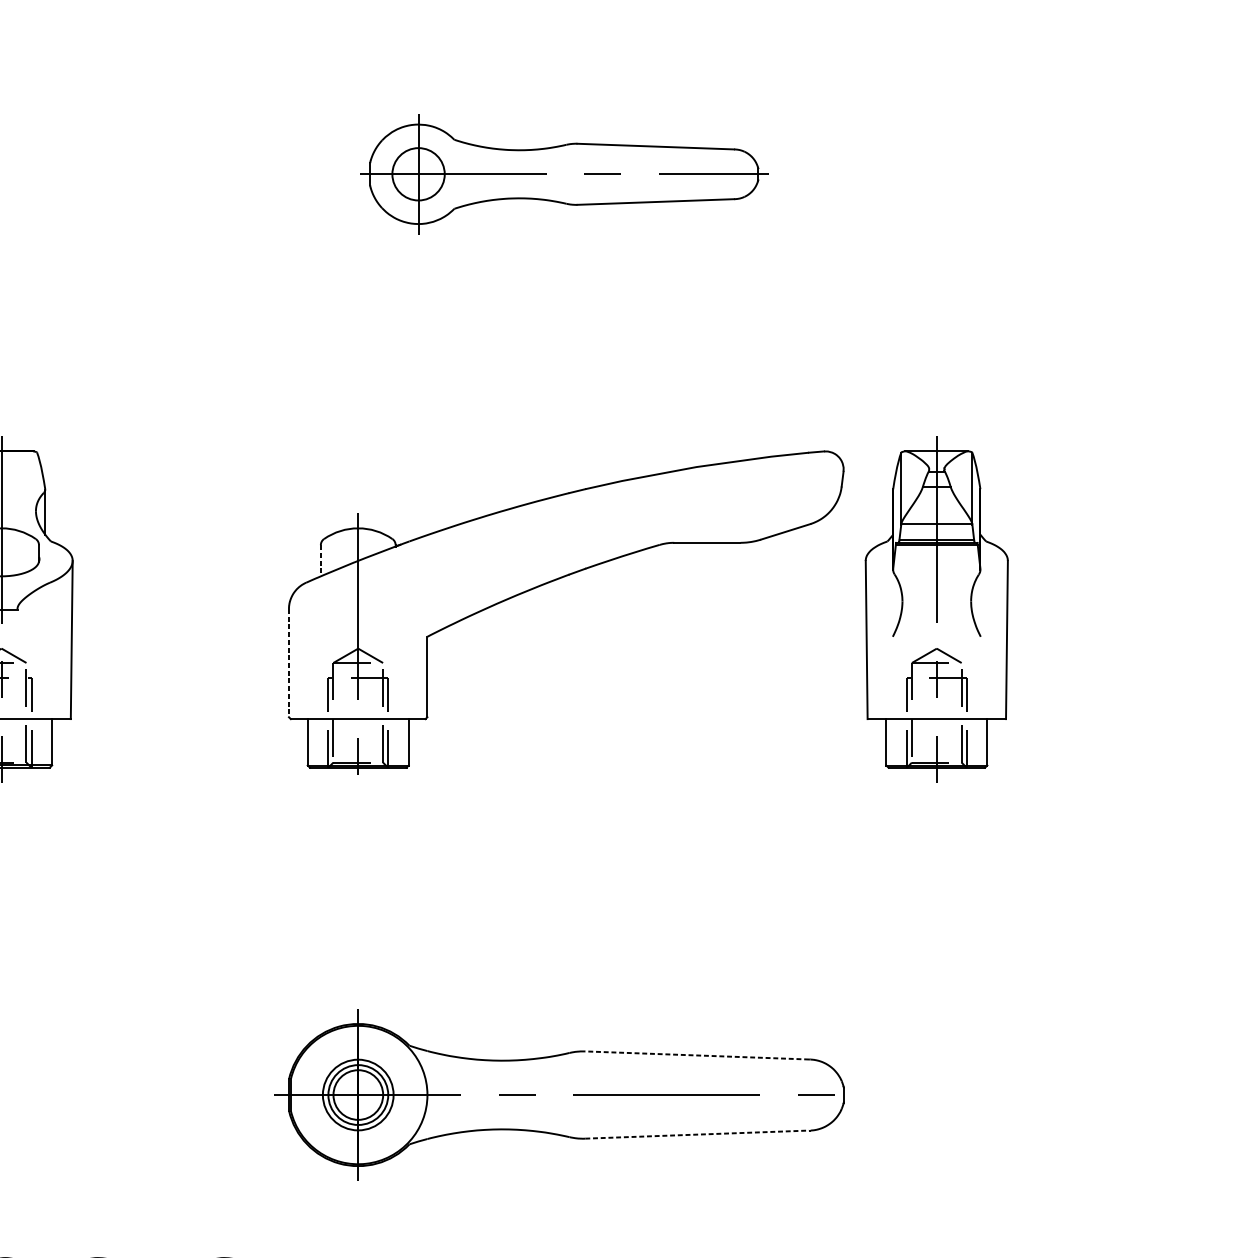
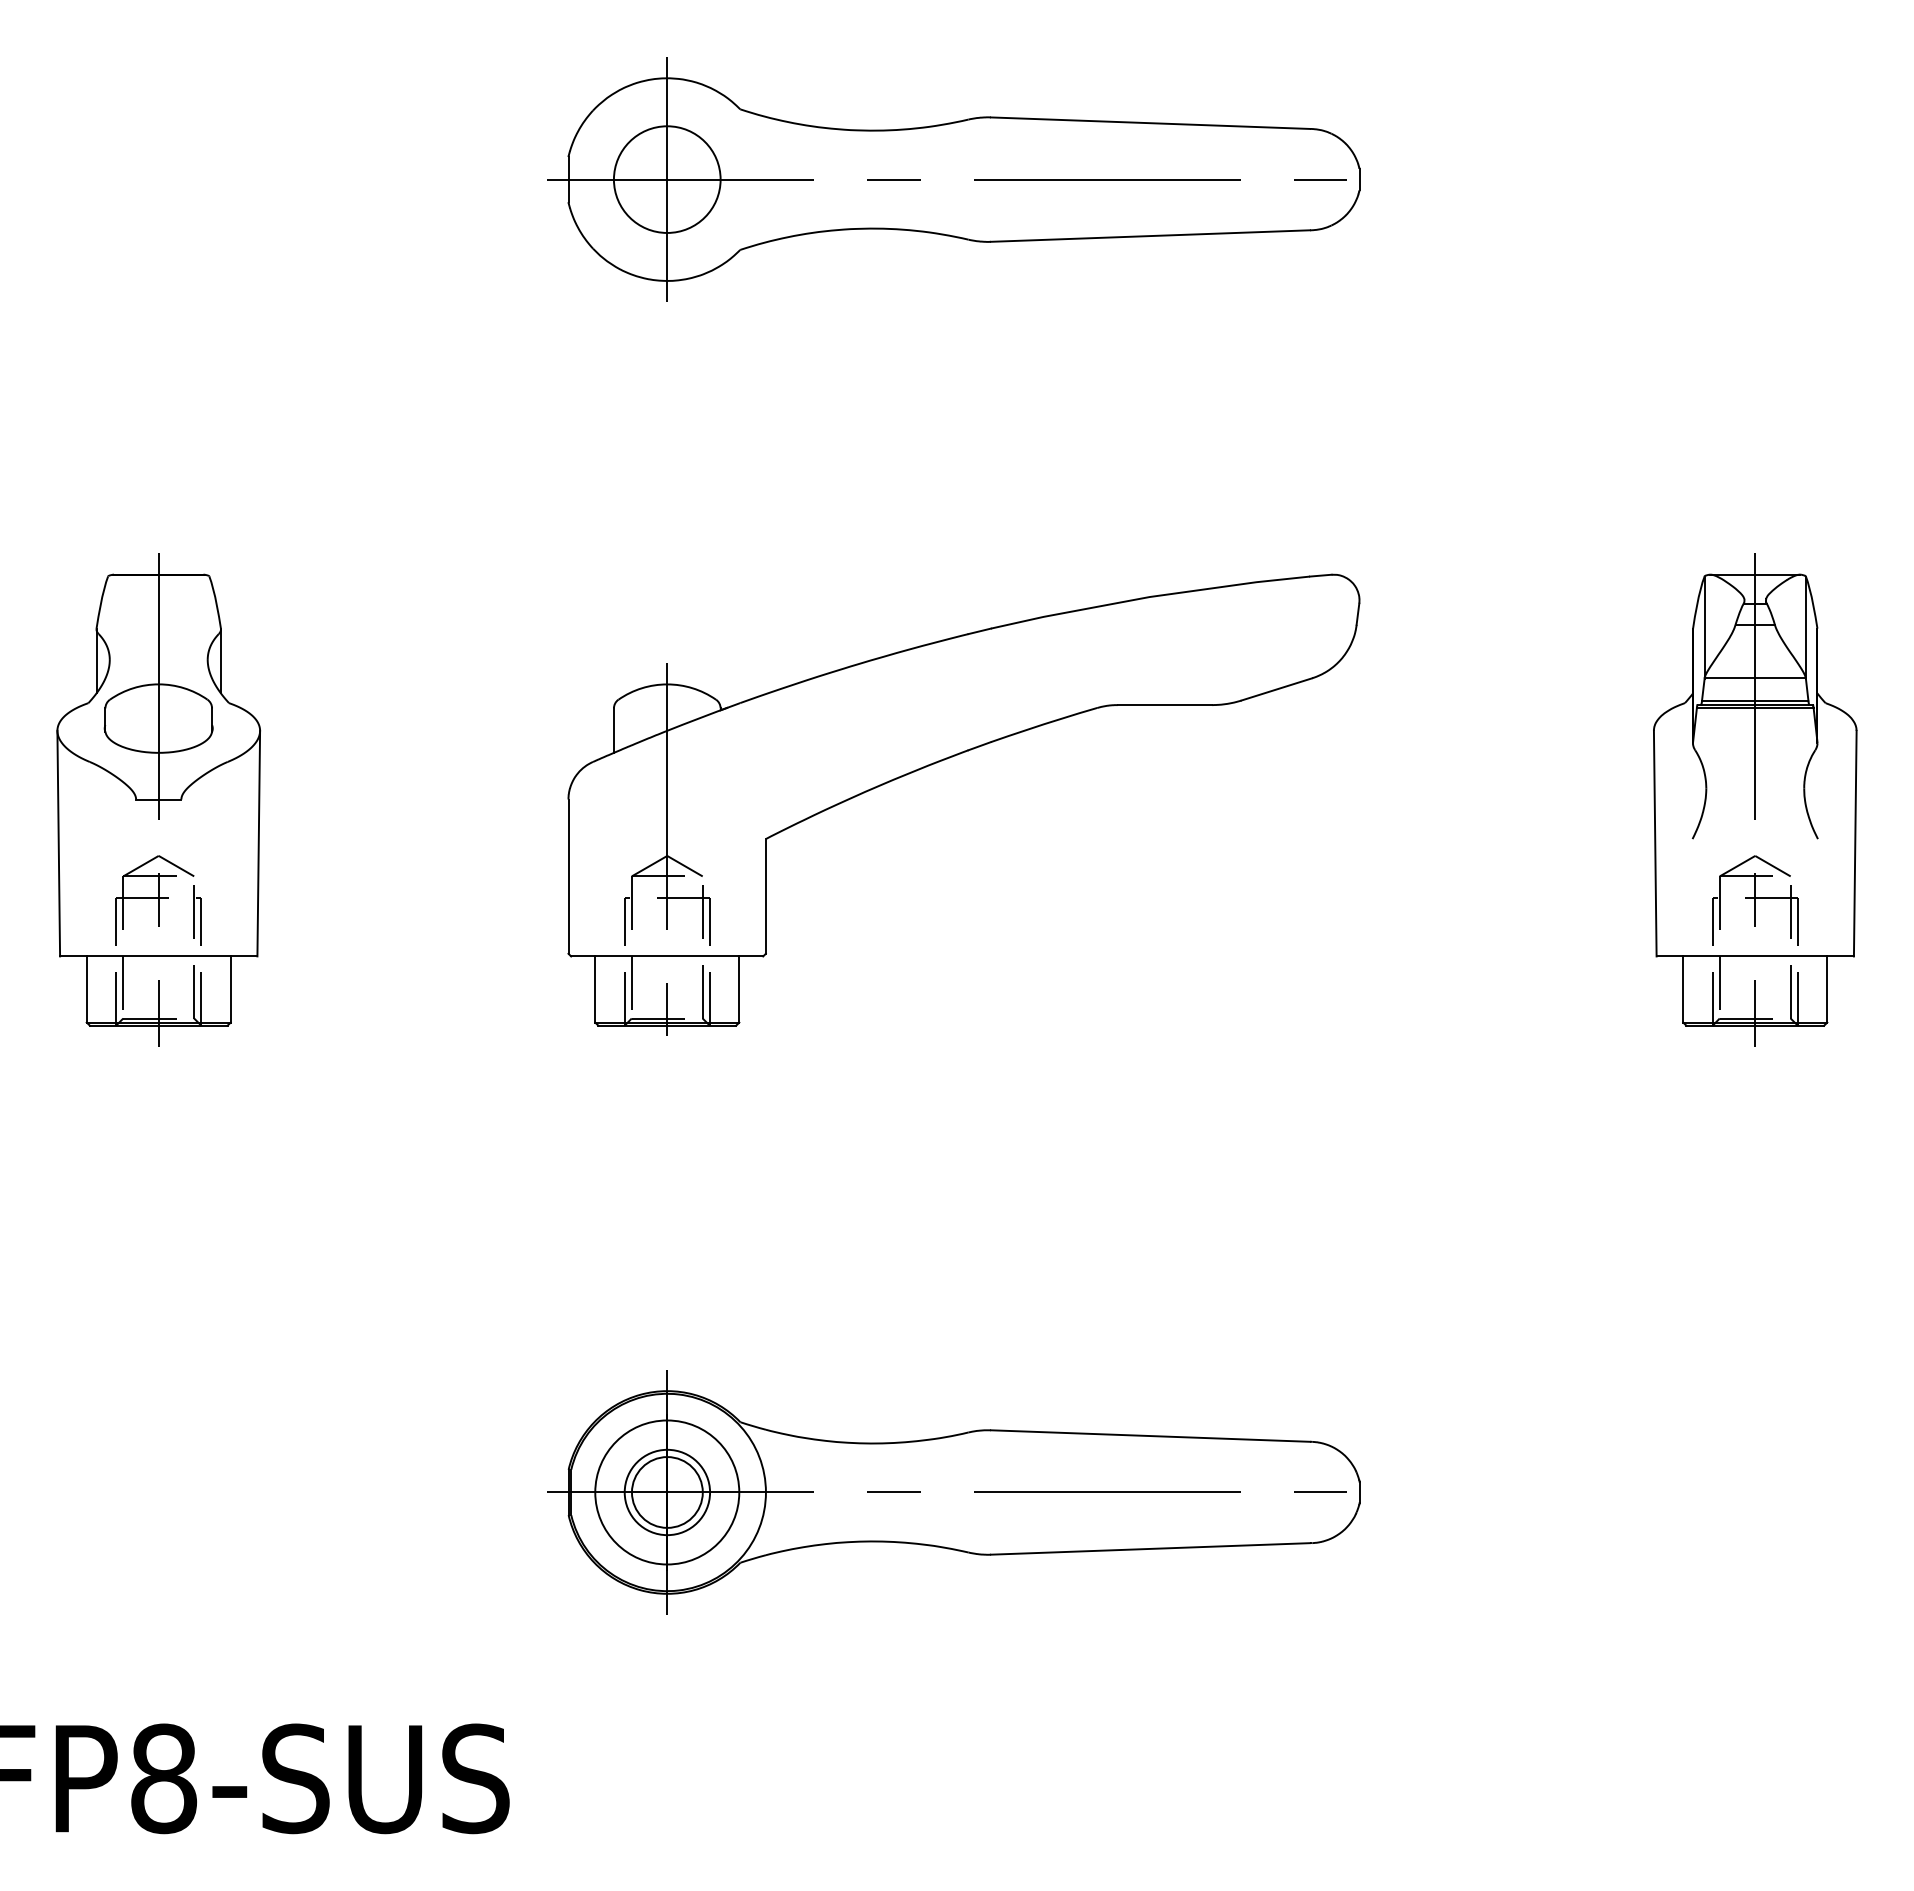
part: (558, 174) -> (953, 179), size x1.43
line: (320, 561) -> (613, 731), dashed -> solid
part: (936, 609) -> (1755, 799), moved
line: (288, 663) -> (568, 877), dashed -> solid
line: (697, 1055) -> (1150, 1436), dashed -> solid
circle: (358, 1095) -> (667, 1492), size x1.43
line: (697, 1134) -> (1150, 1548), dashed -> solid

